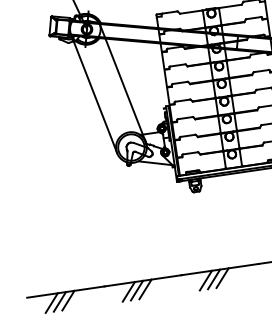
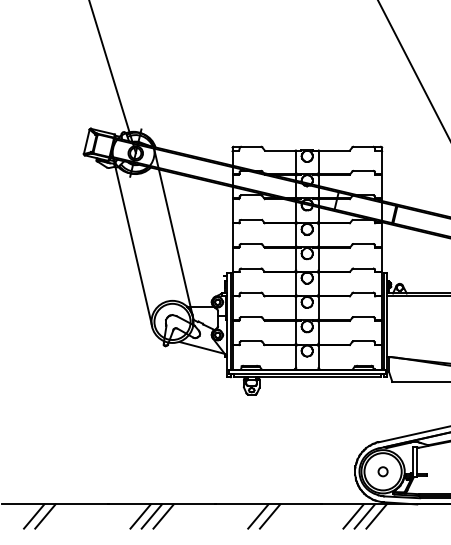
line: (205, 280) -> (246, 516), removed
line: (68, 300) -> (57, 516), removed

